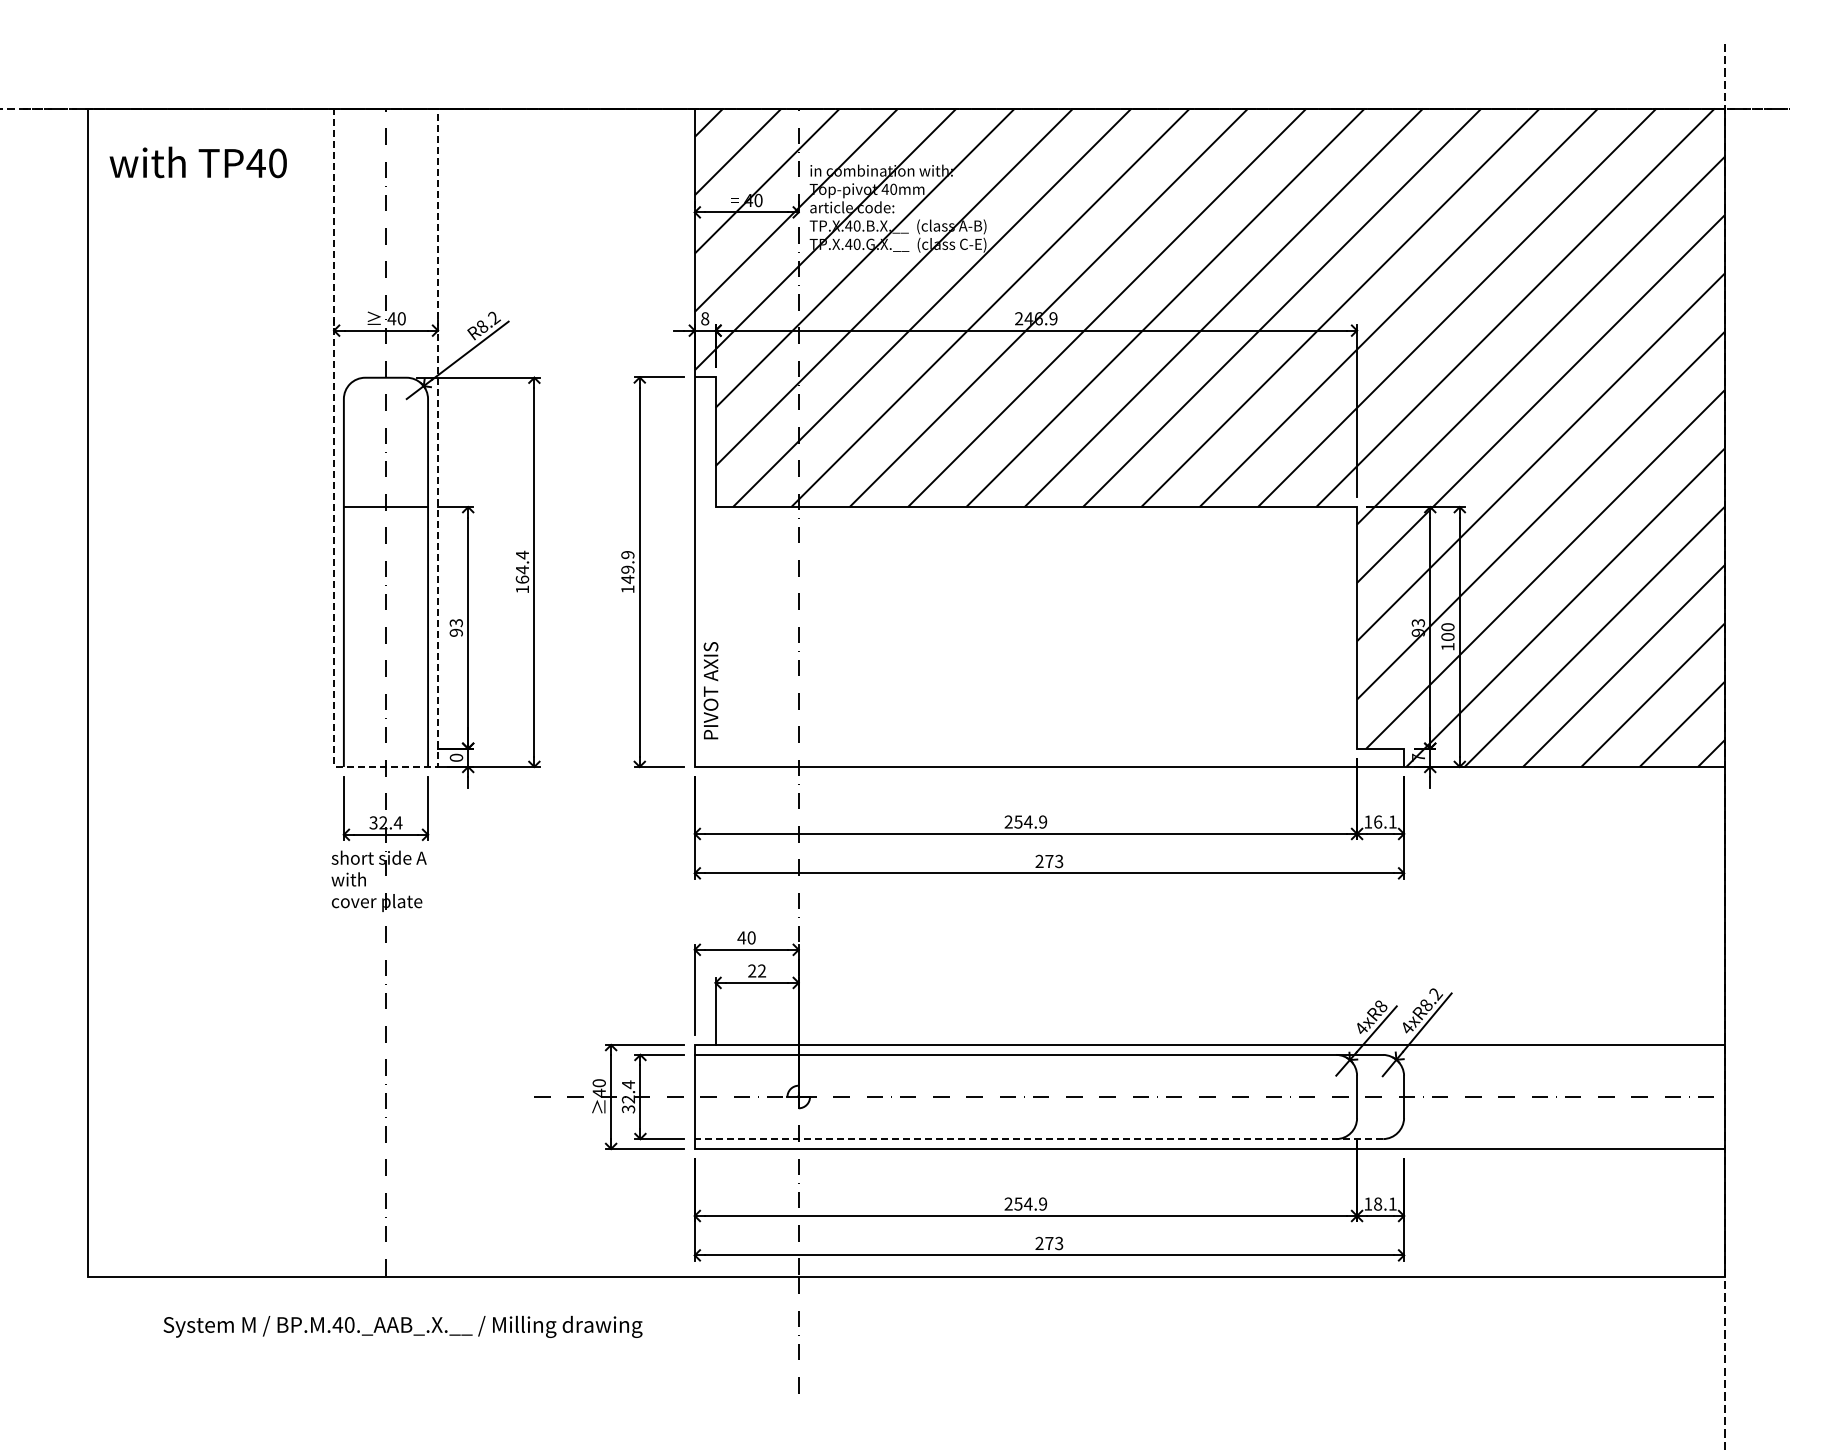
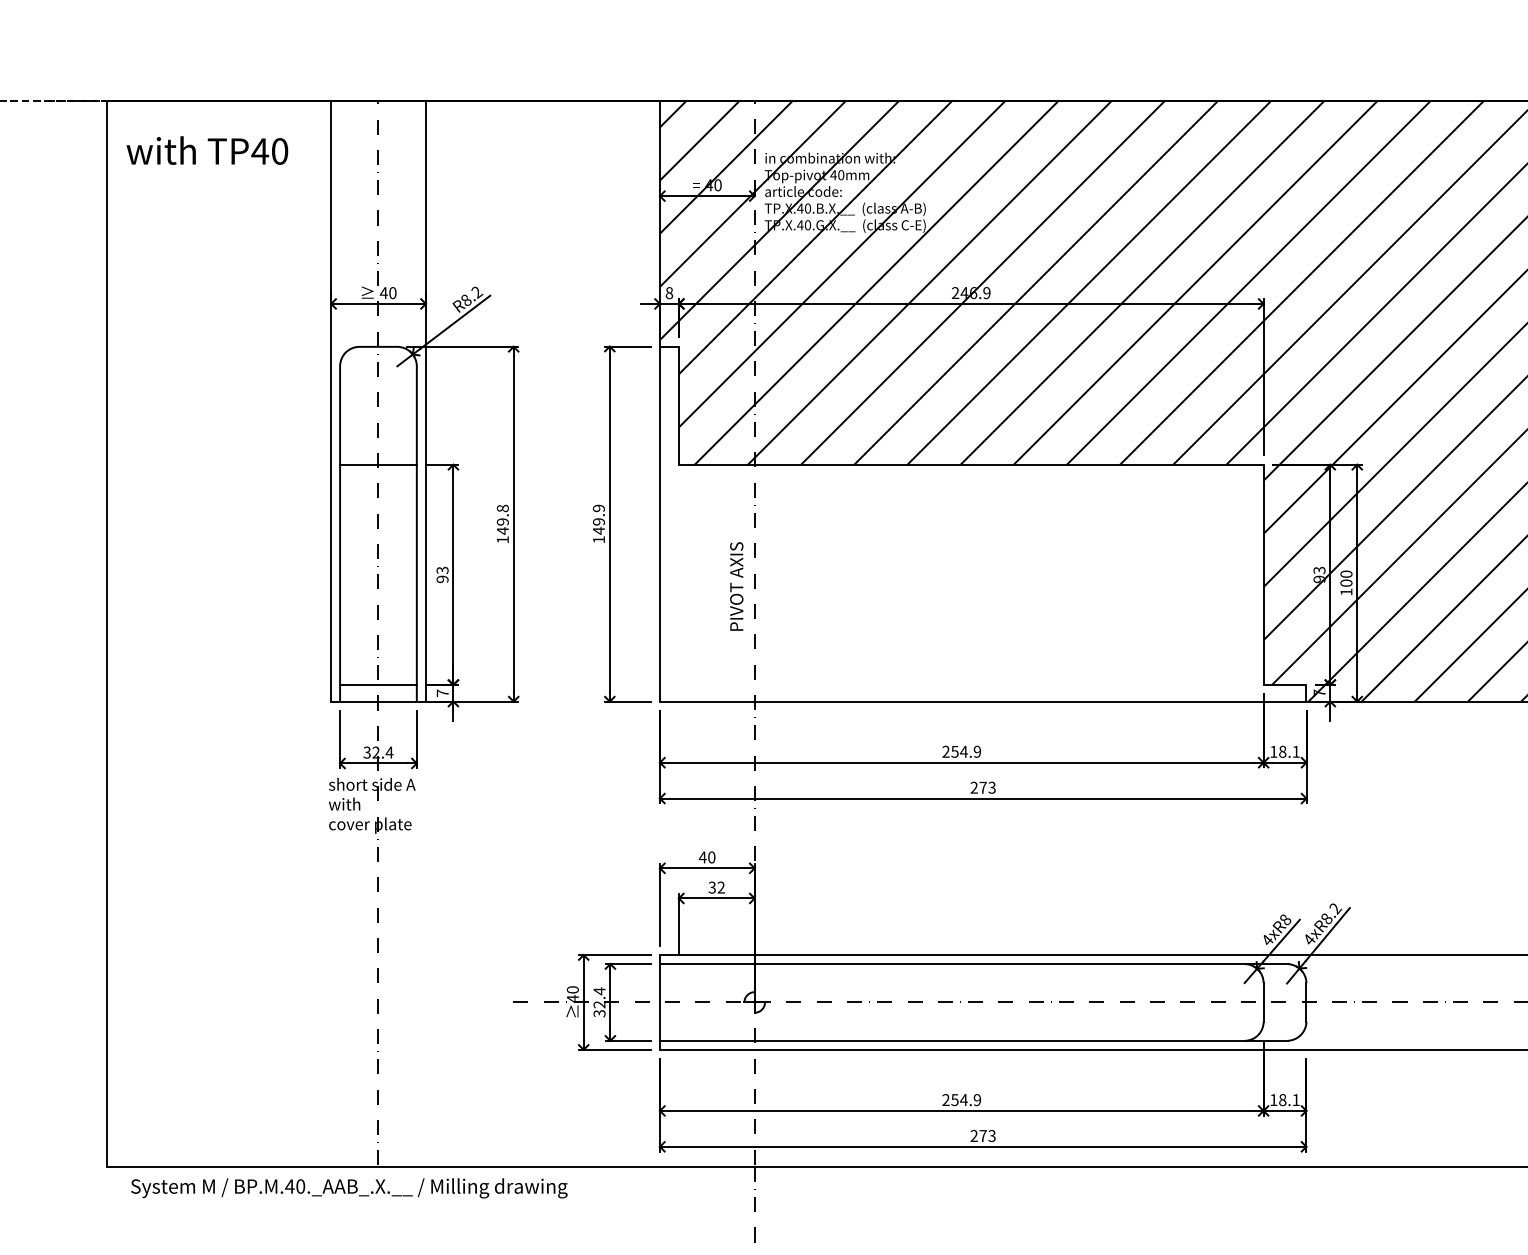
text: (522, 567) -> (502, 519), 164.4 -> 149.8
text: (710, 690) -> (736, 586), moved
line: (385, 748) -> (378, 684), added
text: (456, 757) -> (442, 693), 0 -> 7
line: (386, 766) -> (378, 701), dashed -> solid
text: (1378, 821) -> (1283, 751), 16.1 -> 18.1
text: (752, 971) -> (712, 888), 22 -> 32
line: (1038, 1139) -> (973, 1041), dashed -> solid
text: (402, 1326) -> (348, 1187), moved

